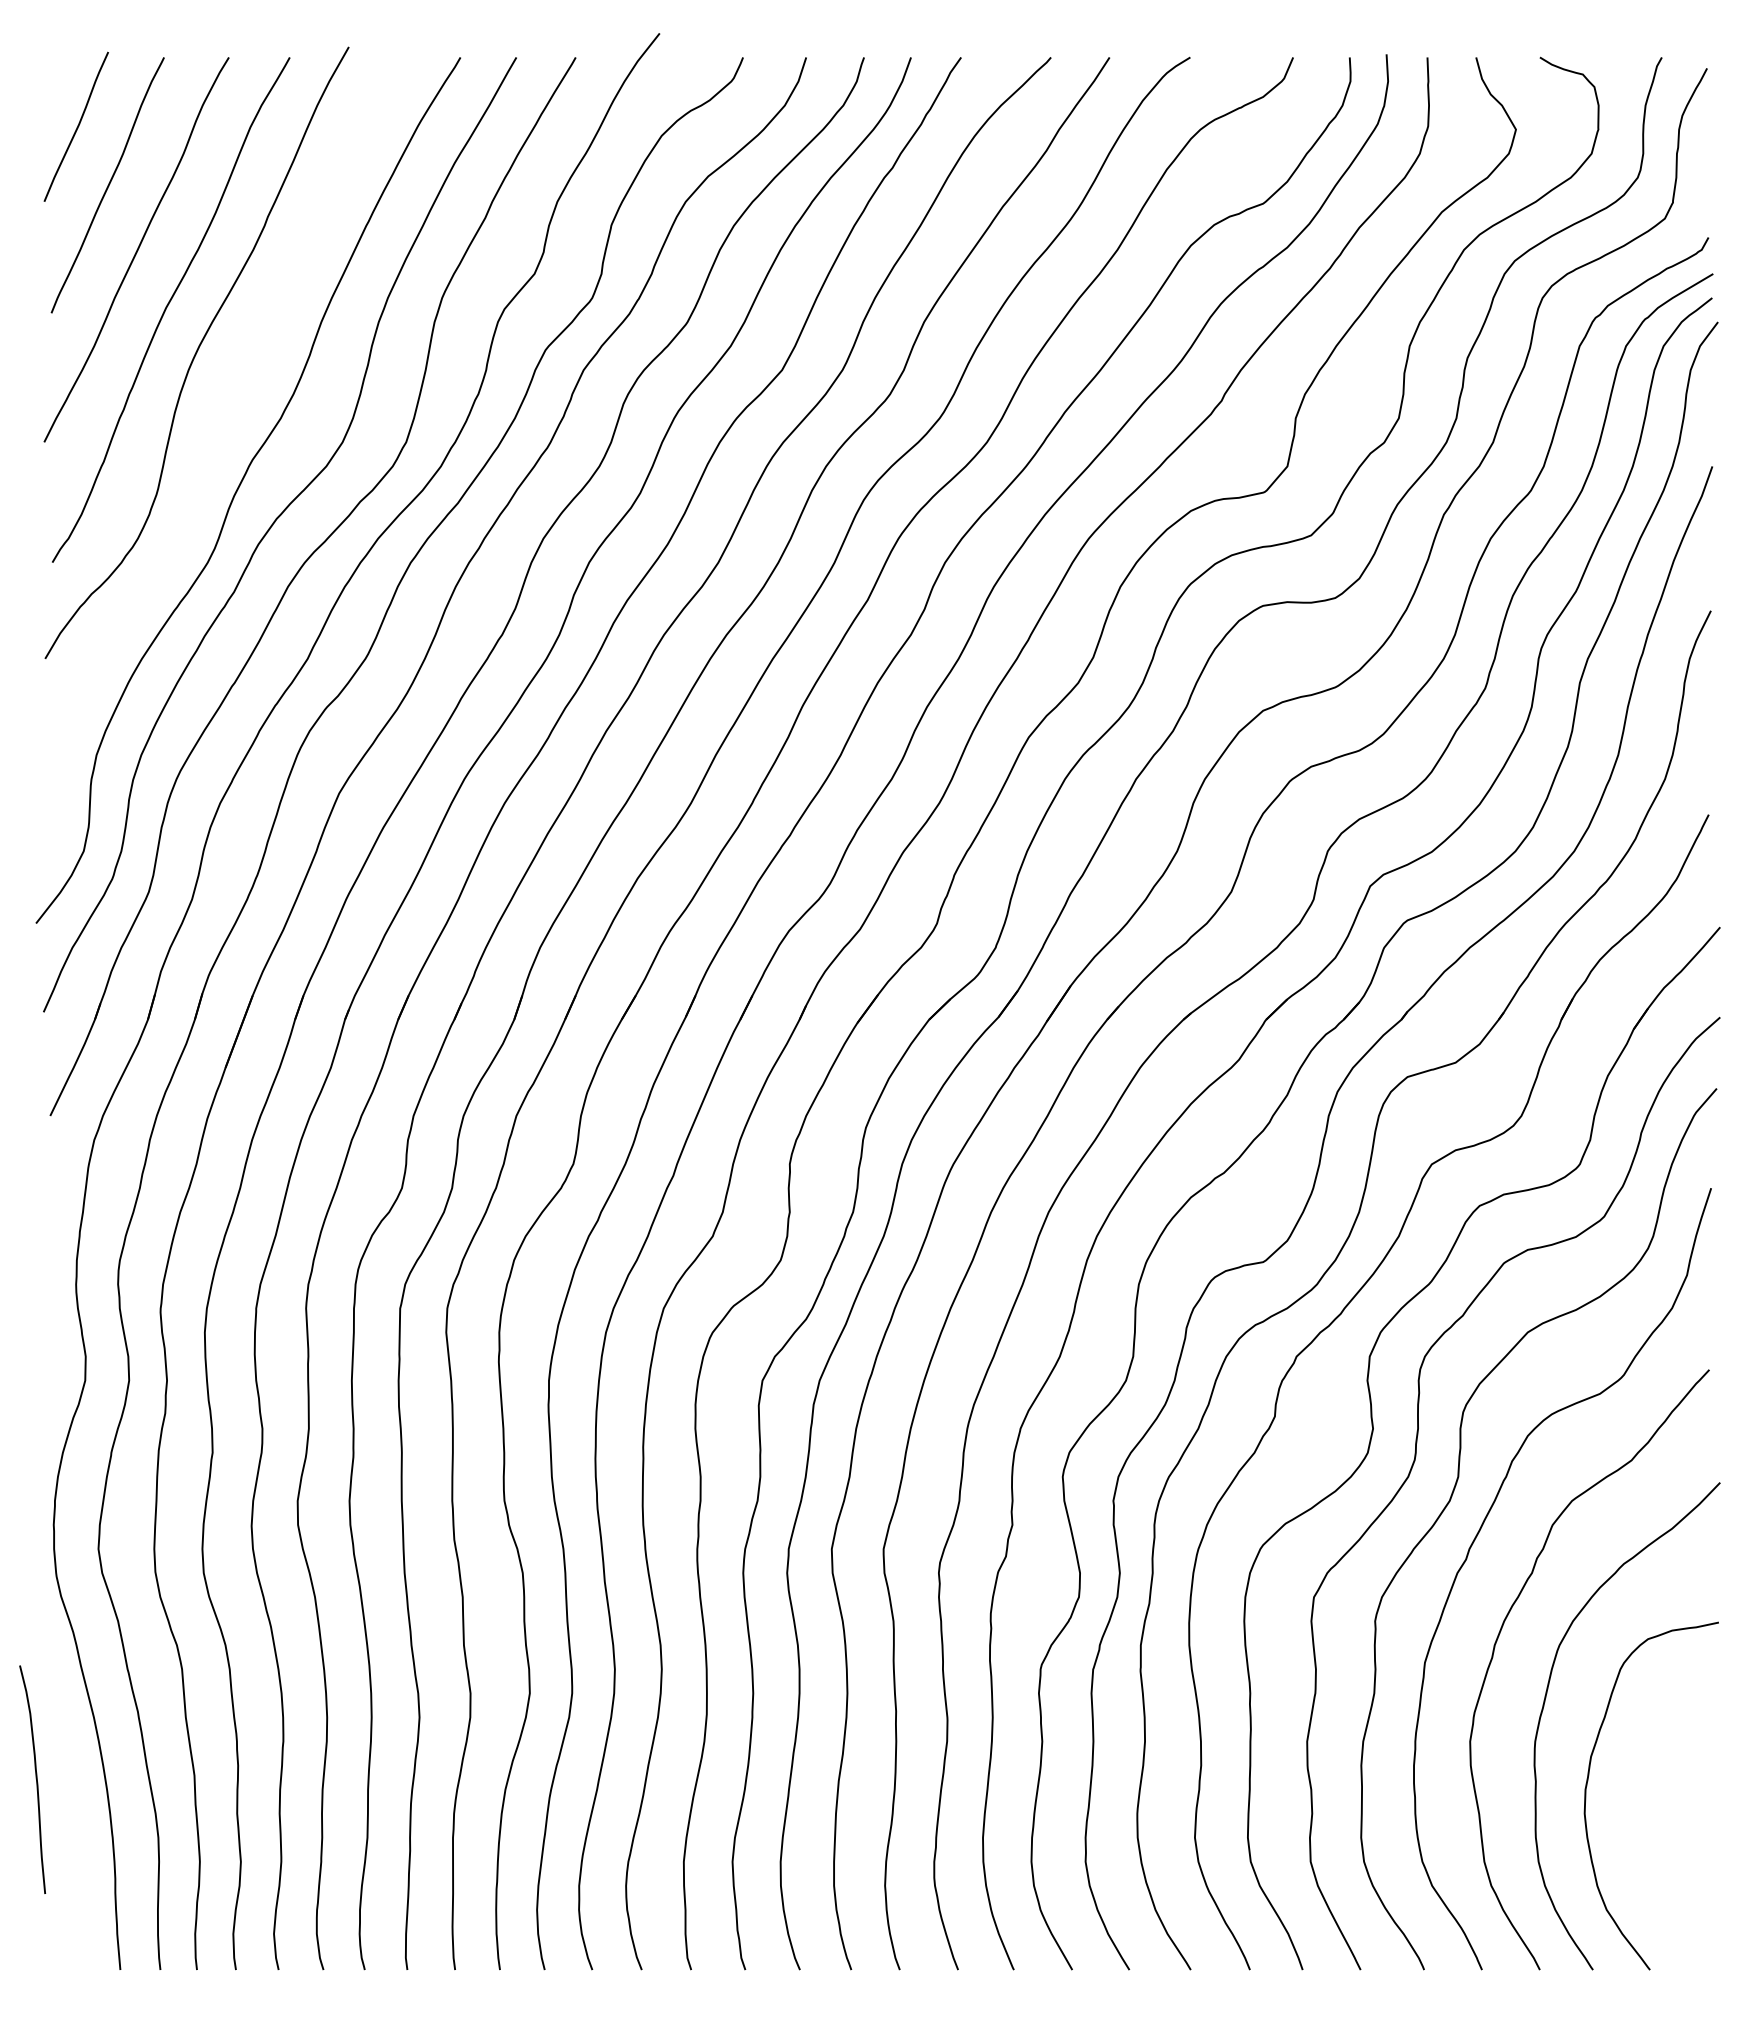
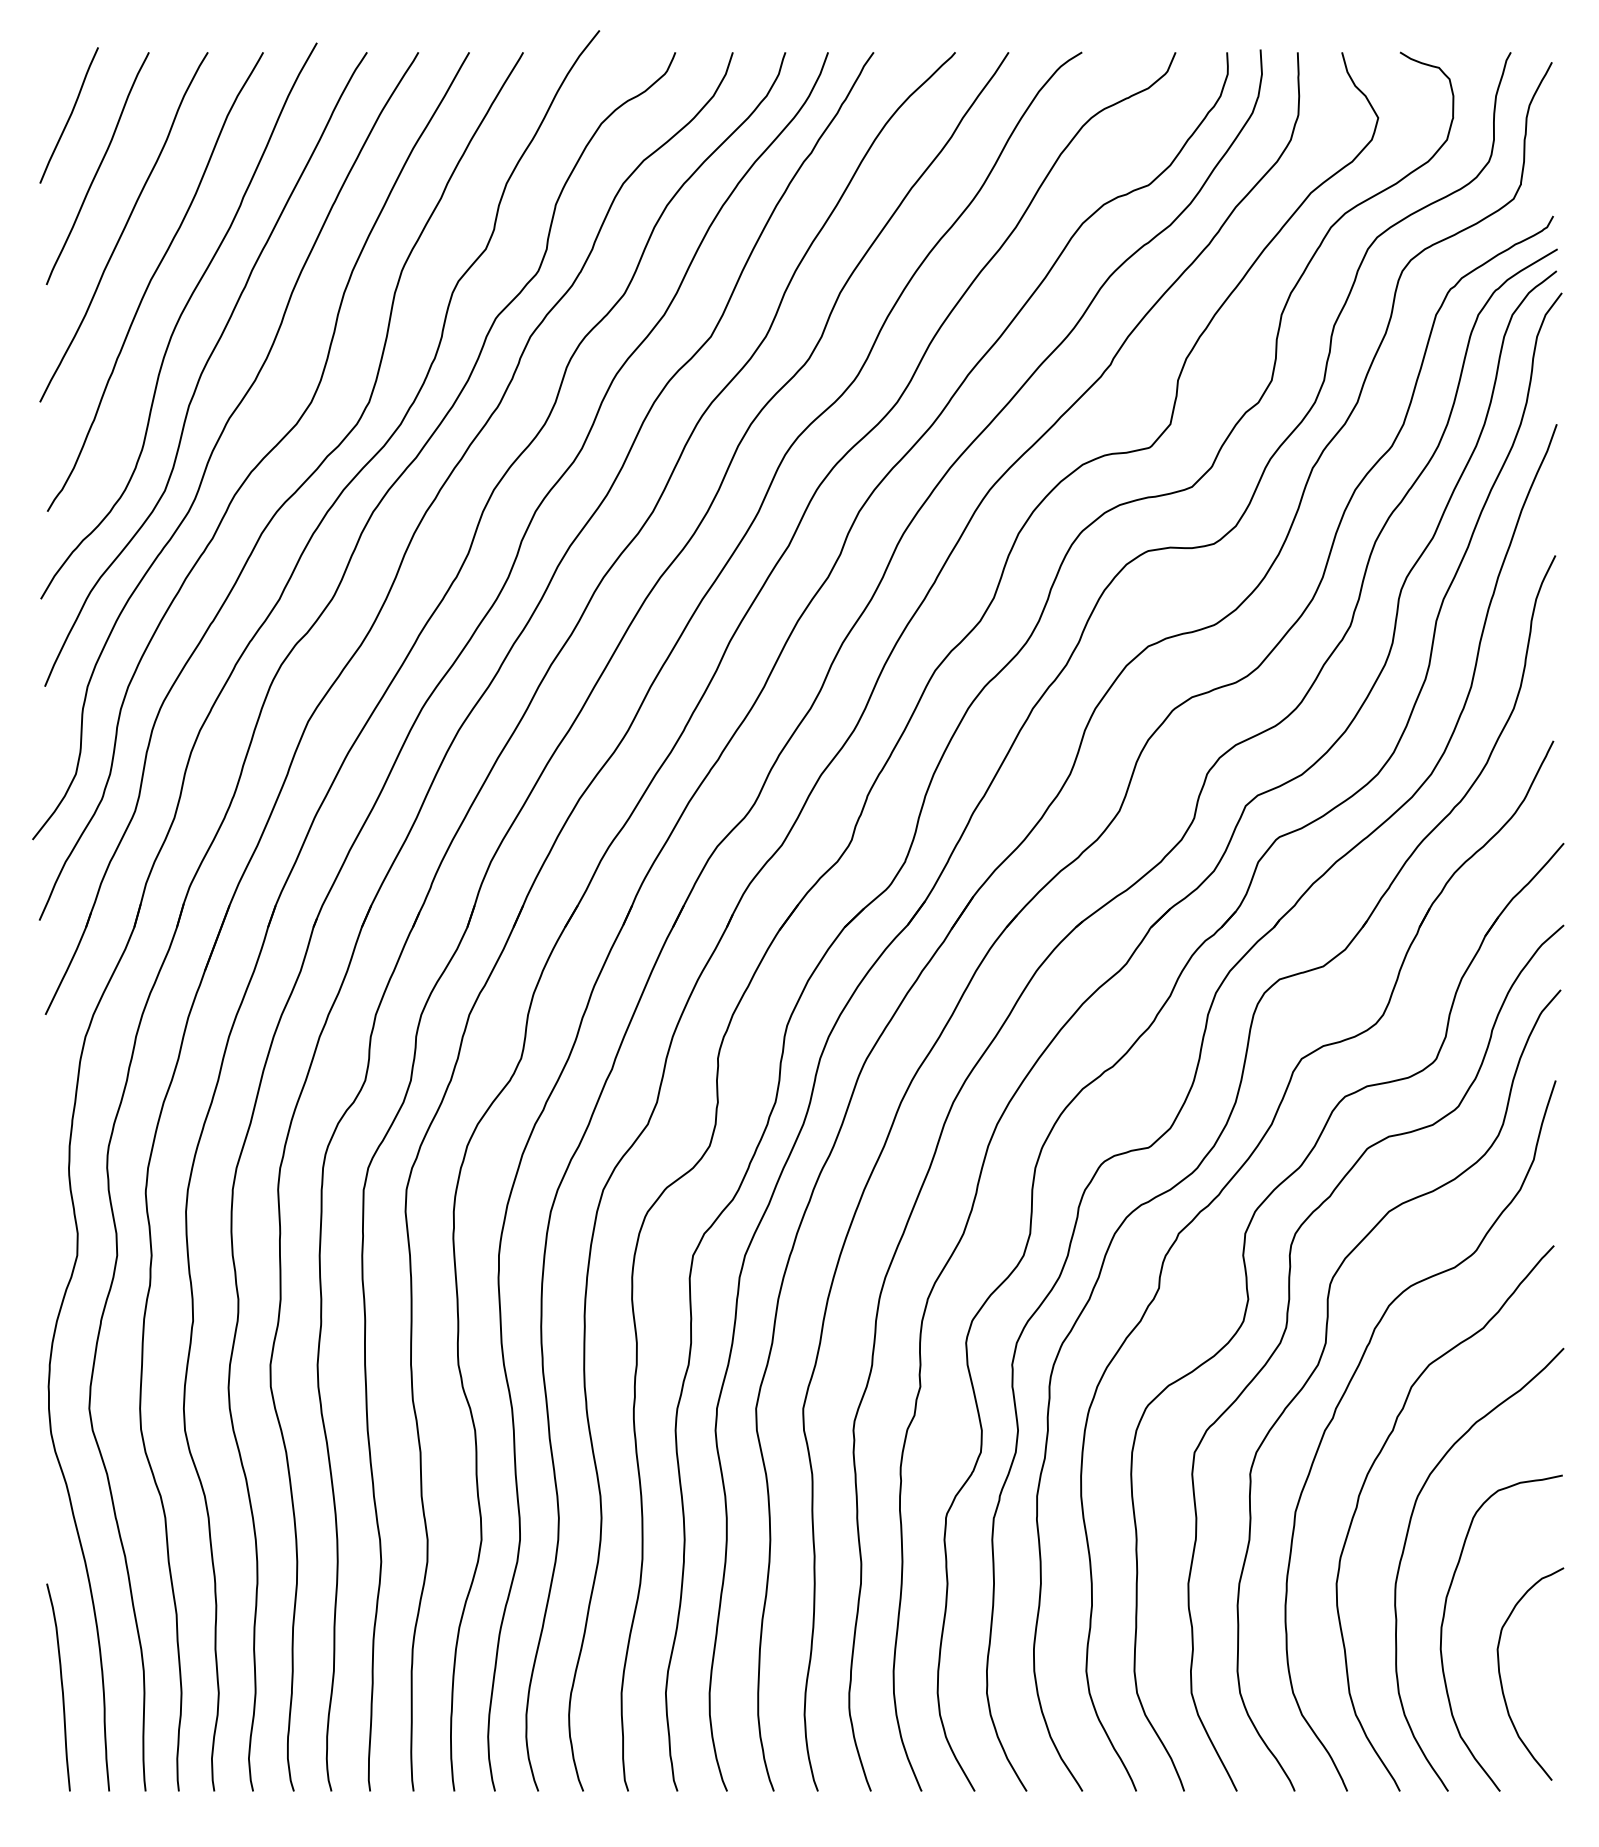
curve: (225, 406) -> (204, 369), added
curve: (35, 1778) -> (61, 1686), moved
curve: (1651, 1845) -> (1501, 1678), added

